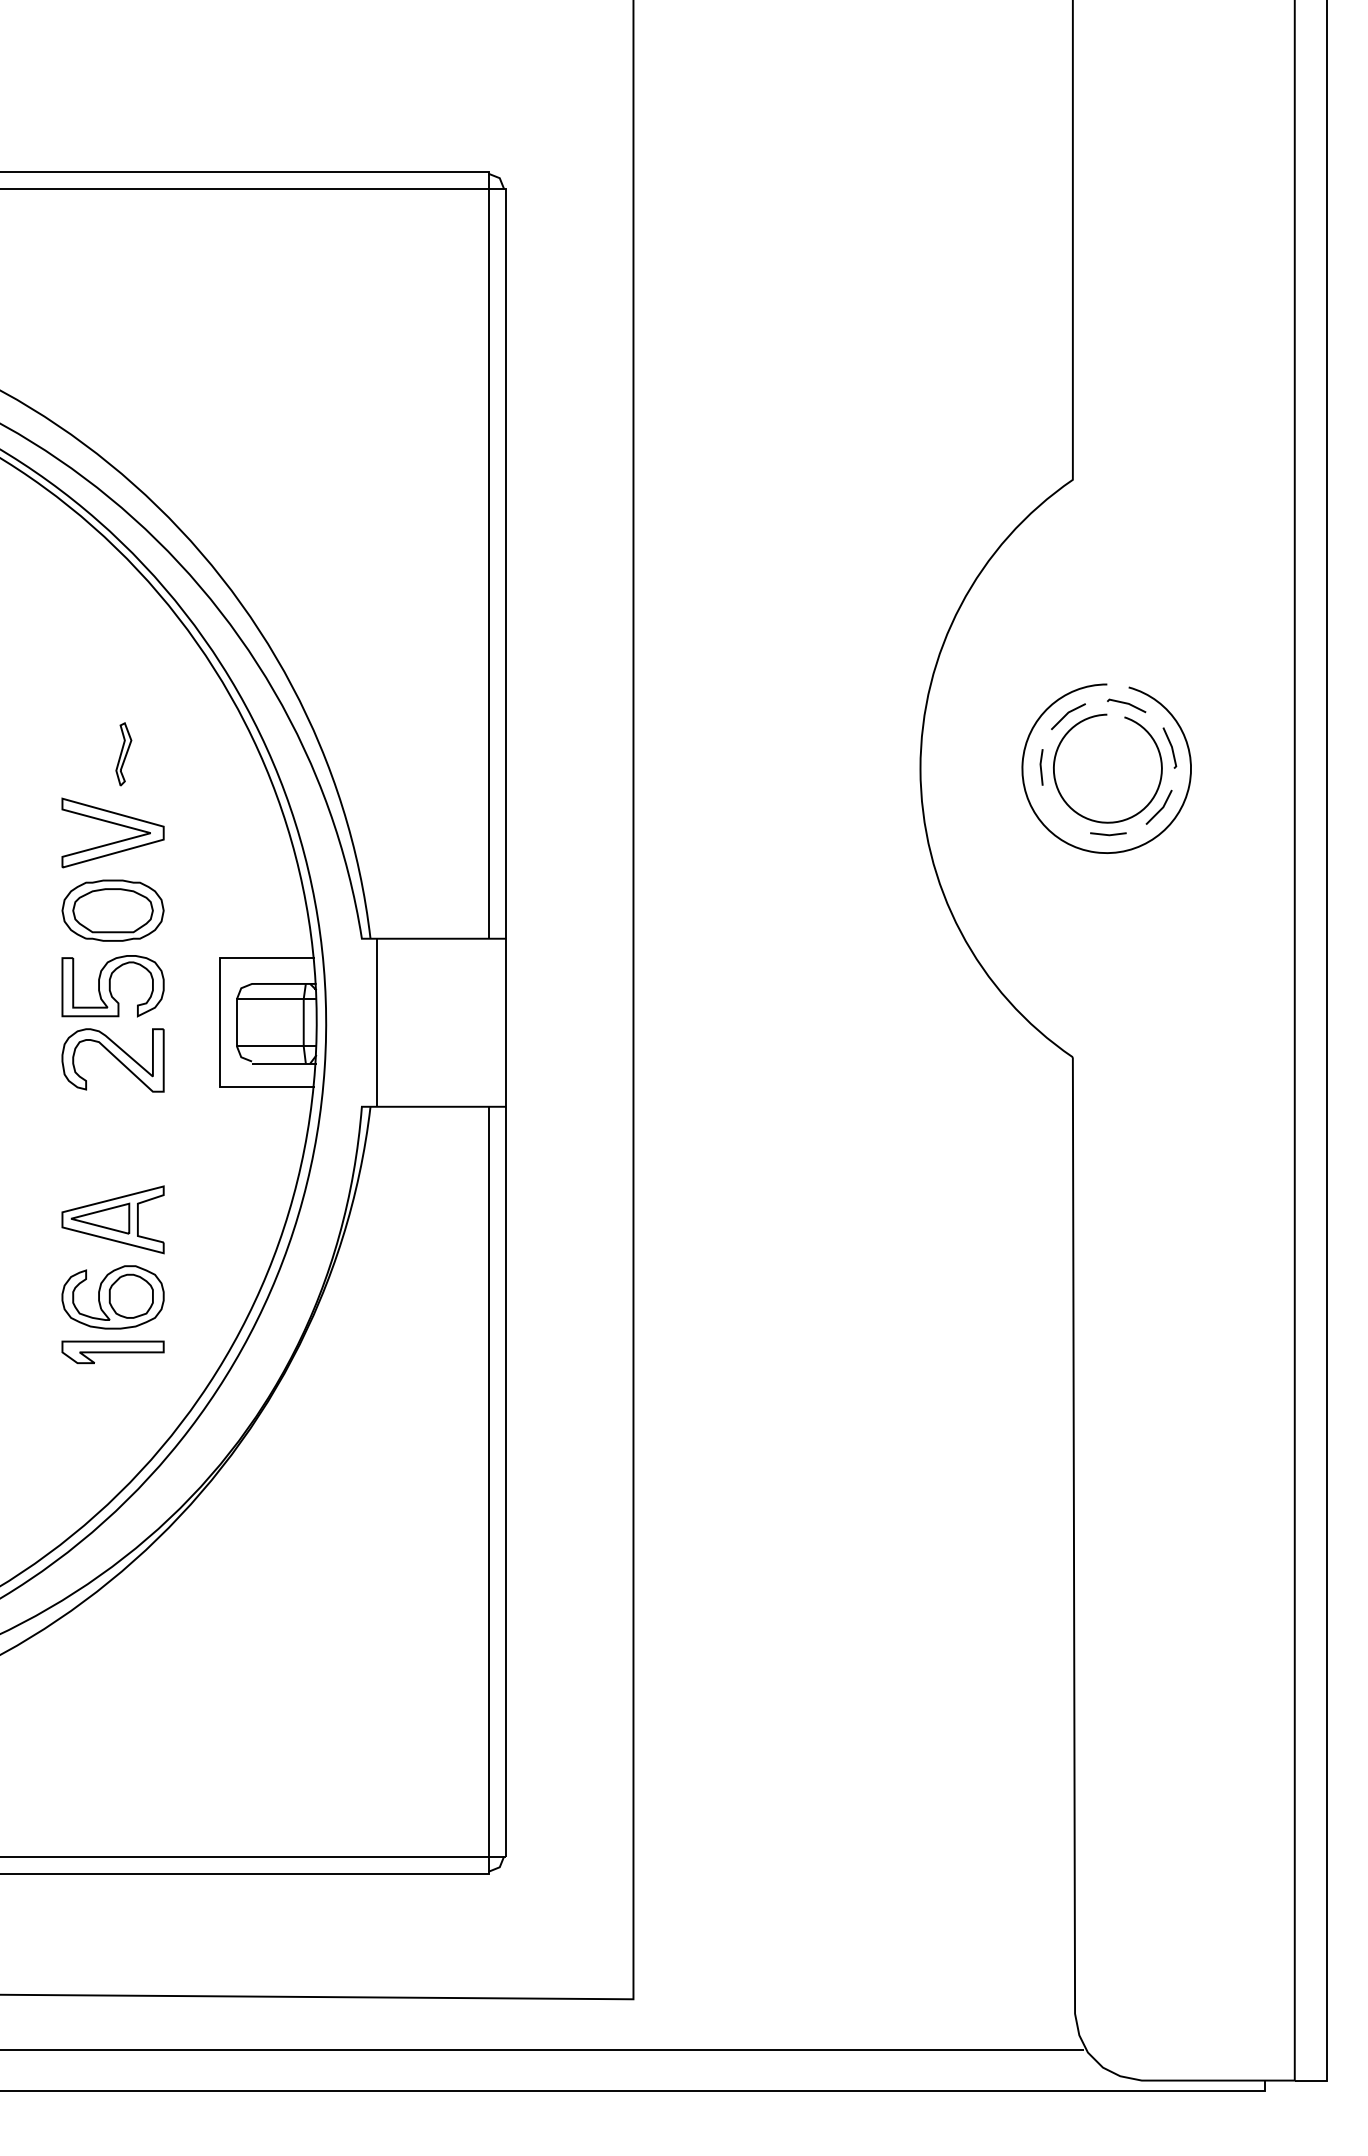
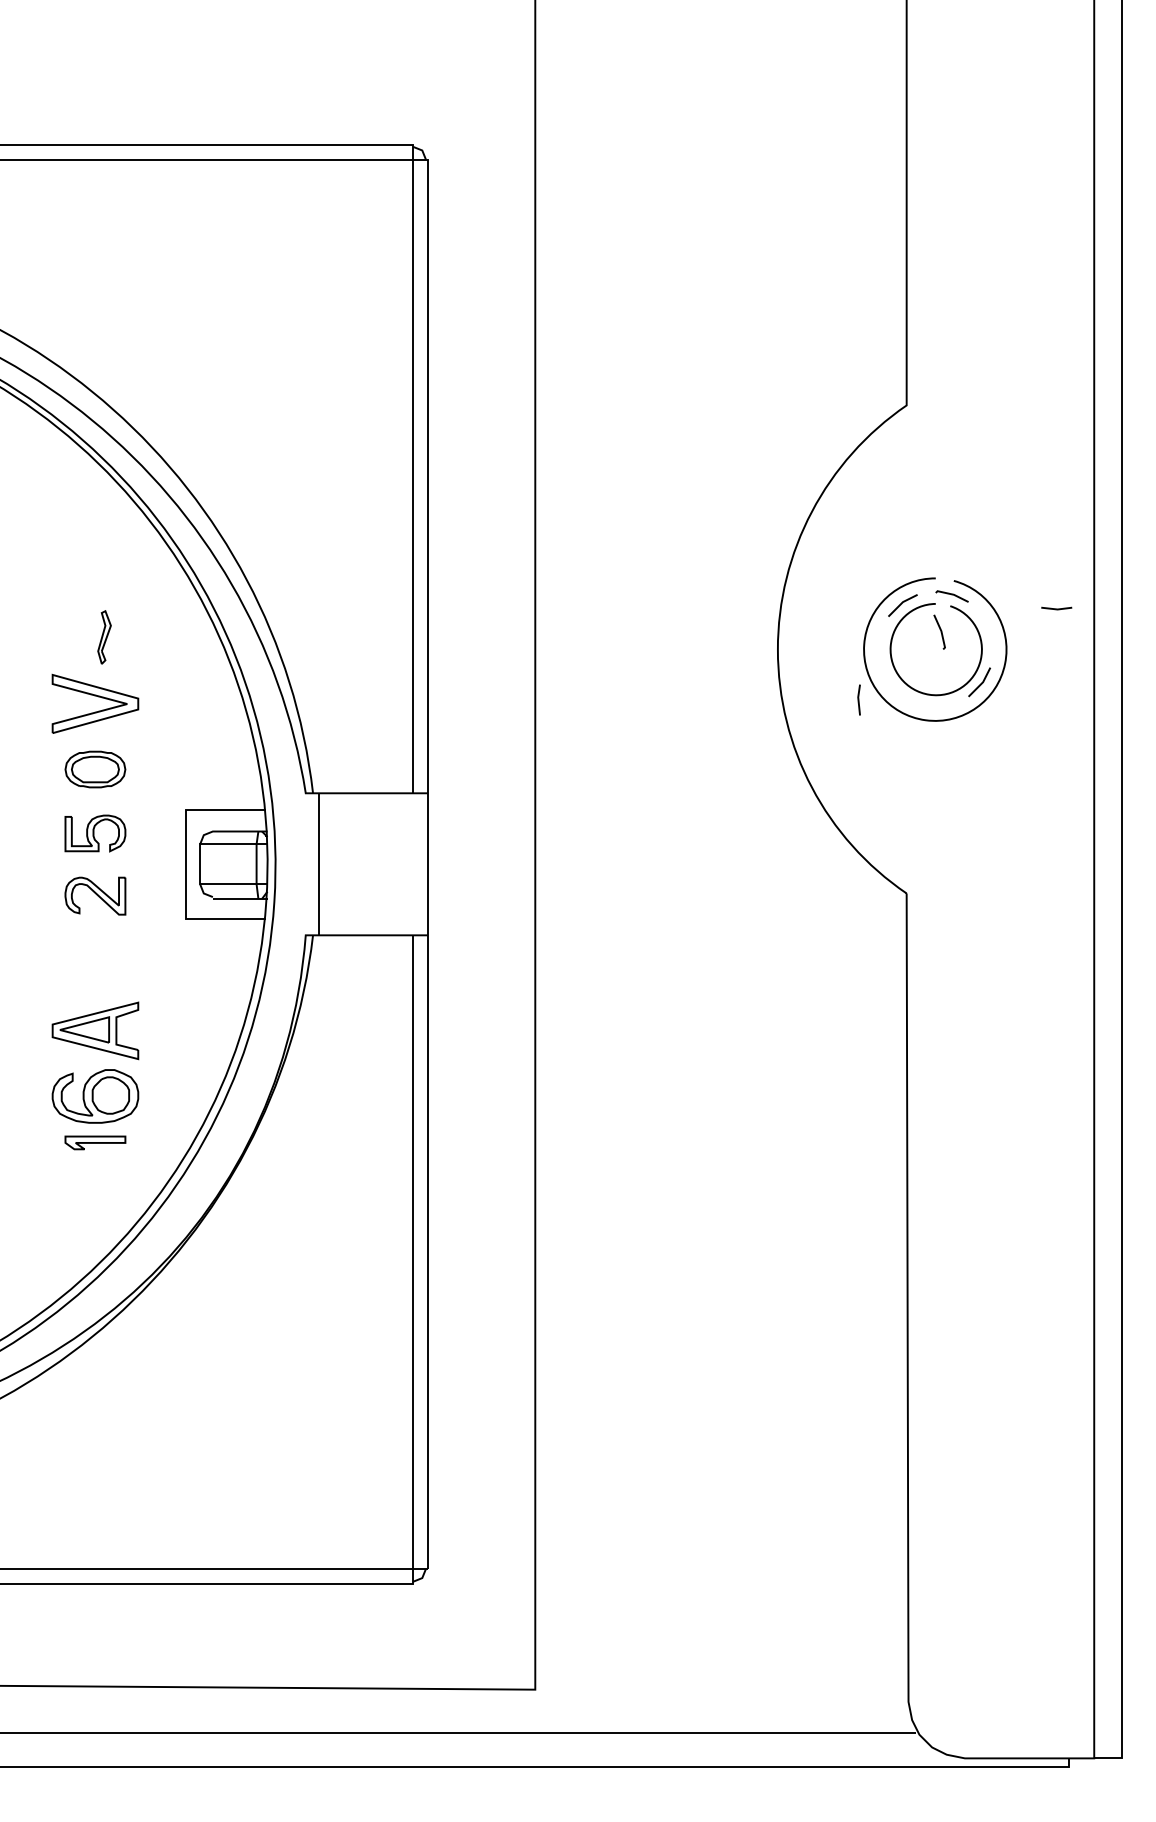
curve: (1170, 746) -> (940, 630), moved
curve: (1041, 767) -> (859, 700), moved
curve: (1108, 834) -> (1056, 608), moved
part: (112, 910) -> (94, 769), size x0.7
part: (112, 986) -> (94, 833), size x0.7
part: (112, 1060) -> (94, 896), size x0.7
part: (112, 1352) -> (94, 1143), size x0.7

